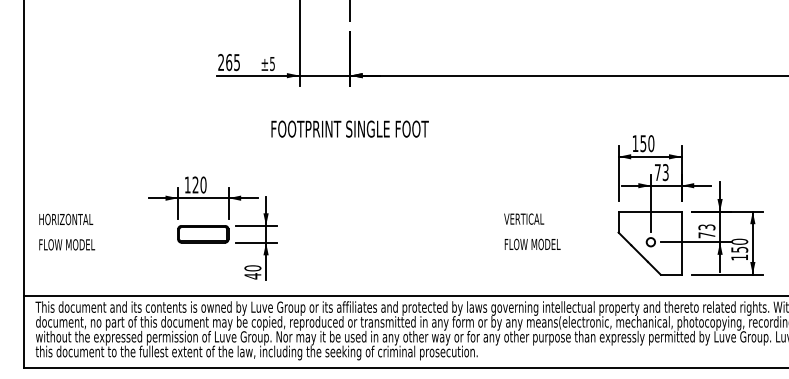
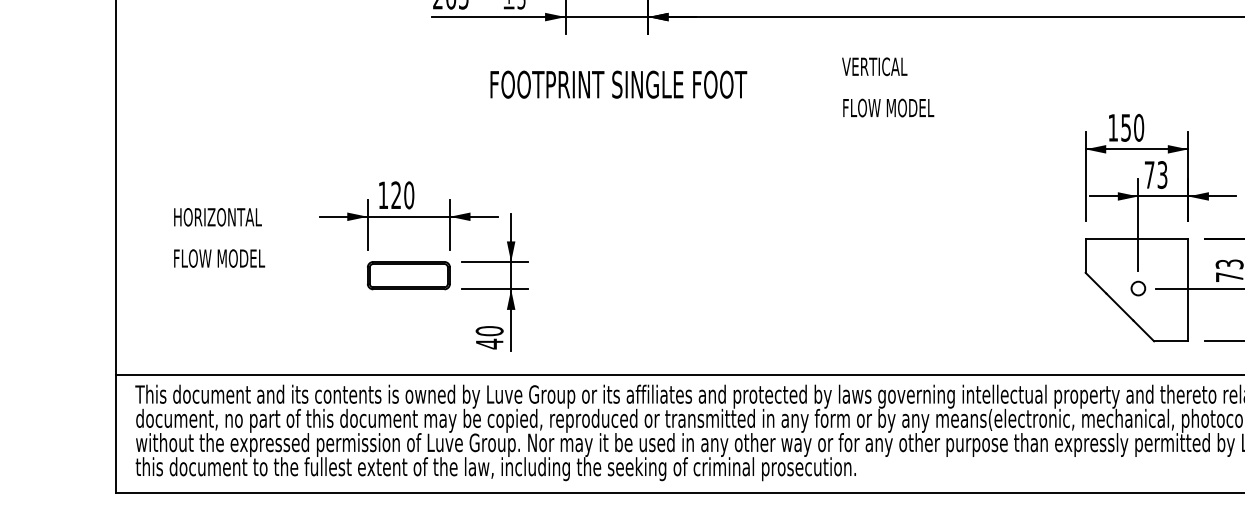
text: (349, 128) -> (617, 83), moved
text: (67, 231) -> (220, 236), moved
text: (532, 231) -> (888, 86), moved

